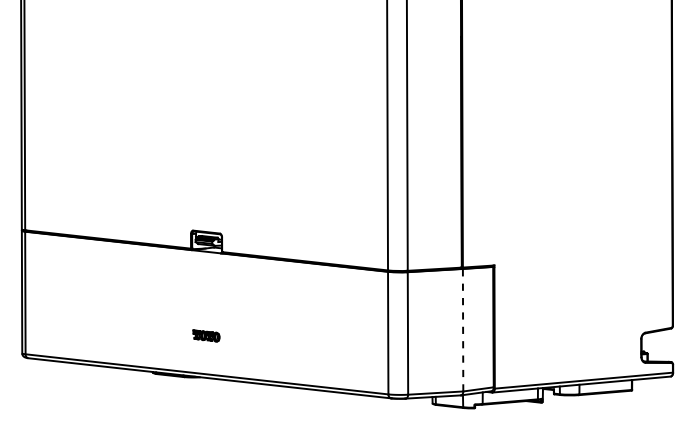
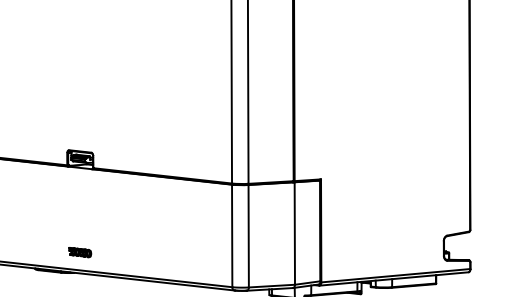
line: (463, 329) -> (295, 232), dashed -> solid
part: (206, 335) -> (80, 252), moved

